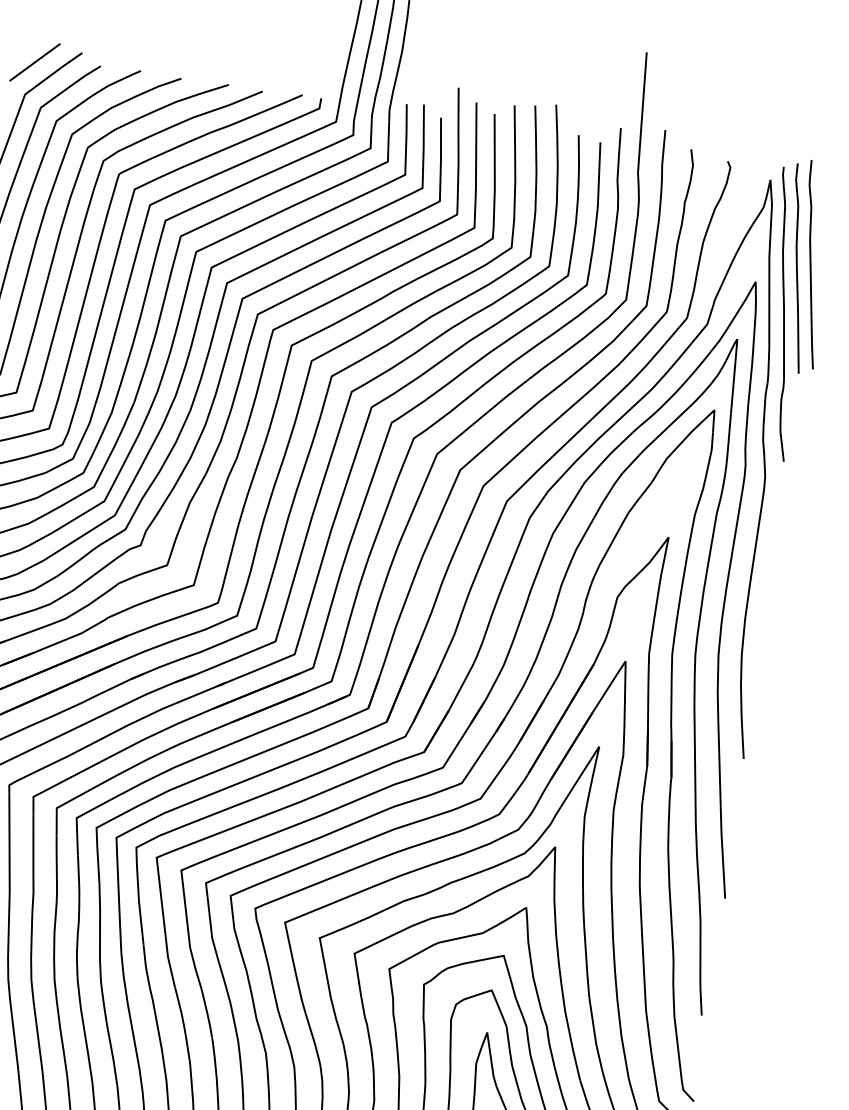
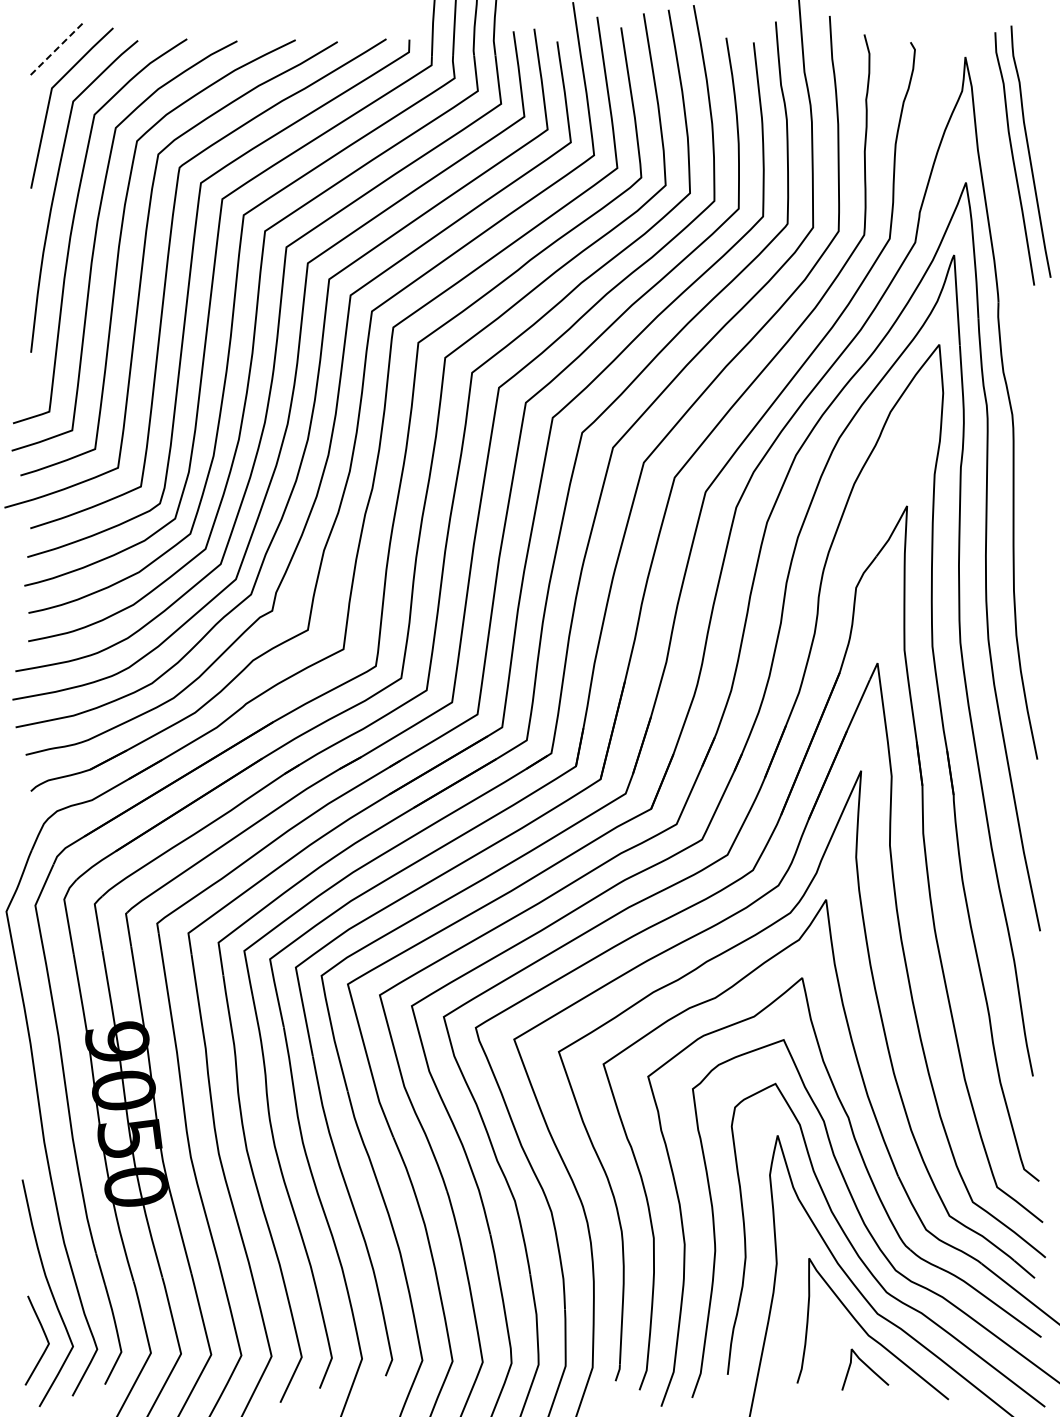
line: (35, 62) -> (58, 47), solid -> dashed
part: (783, 314) -> (1005, 216), removed

